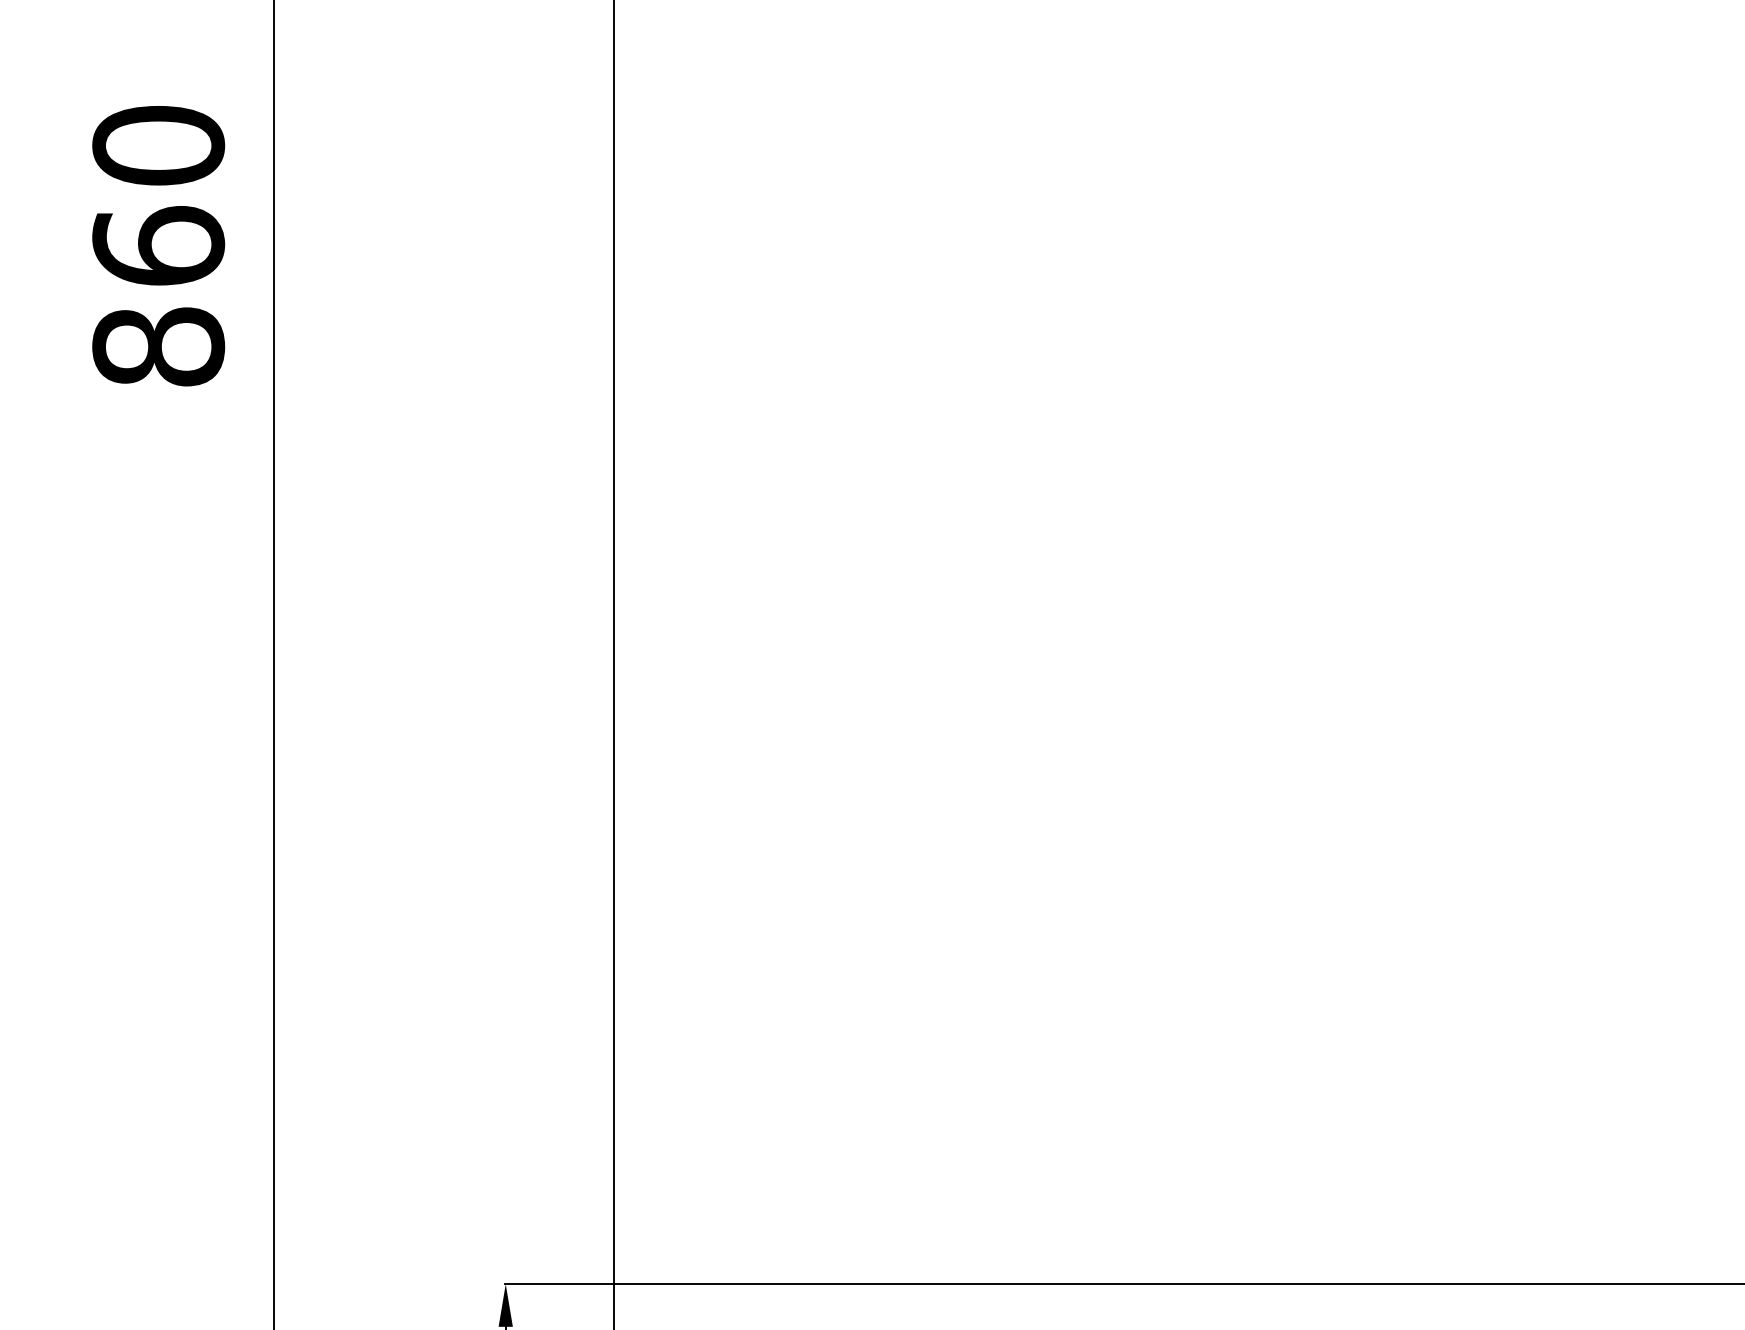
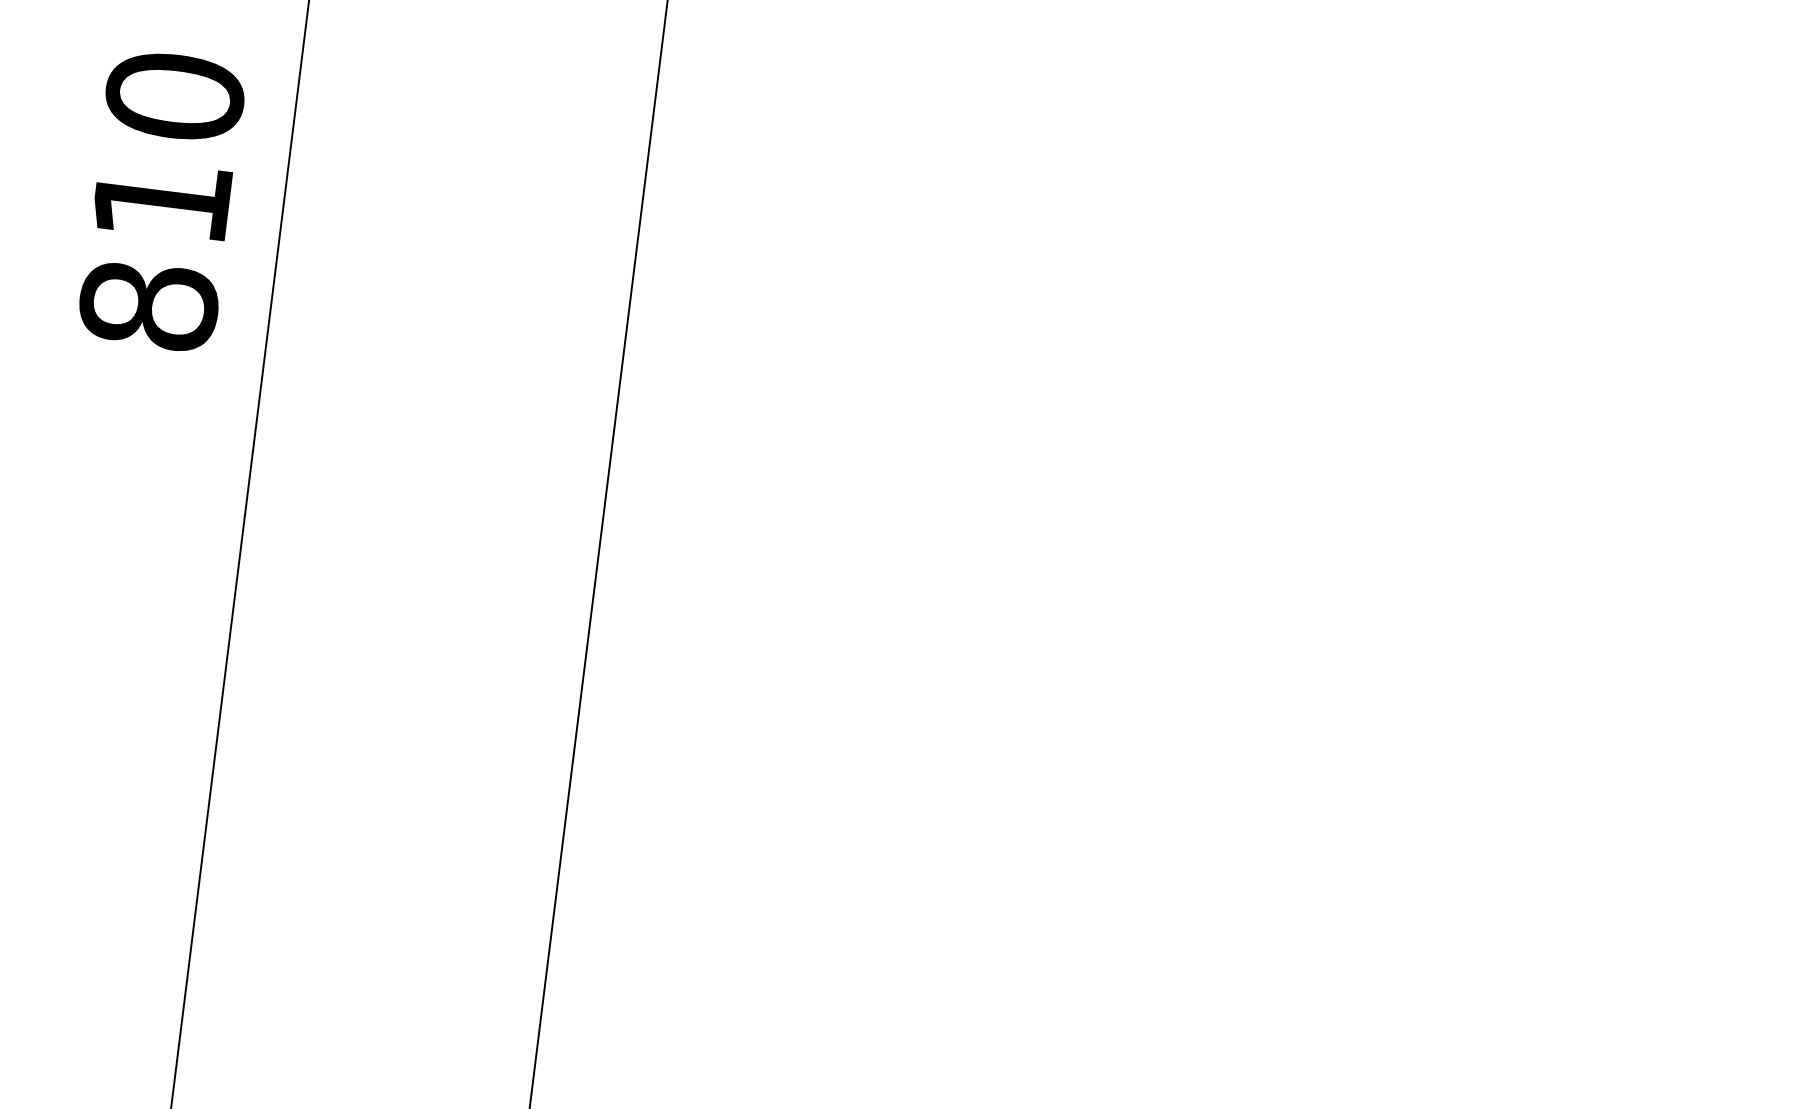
text: (158, 245) -> (161, 200), 860 -> 810

